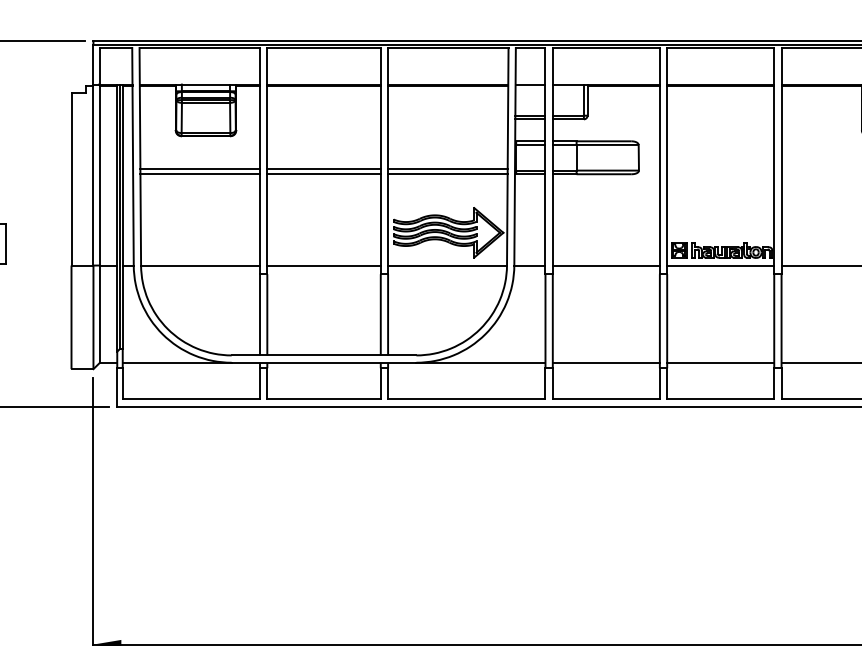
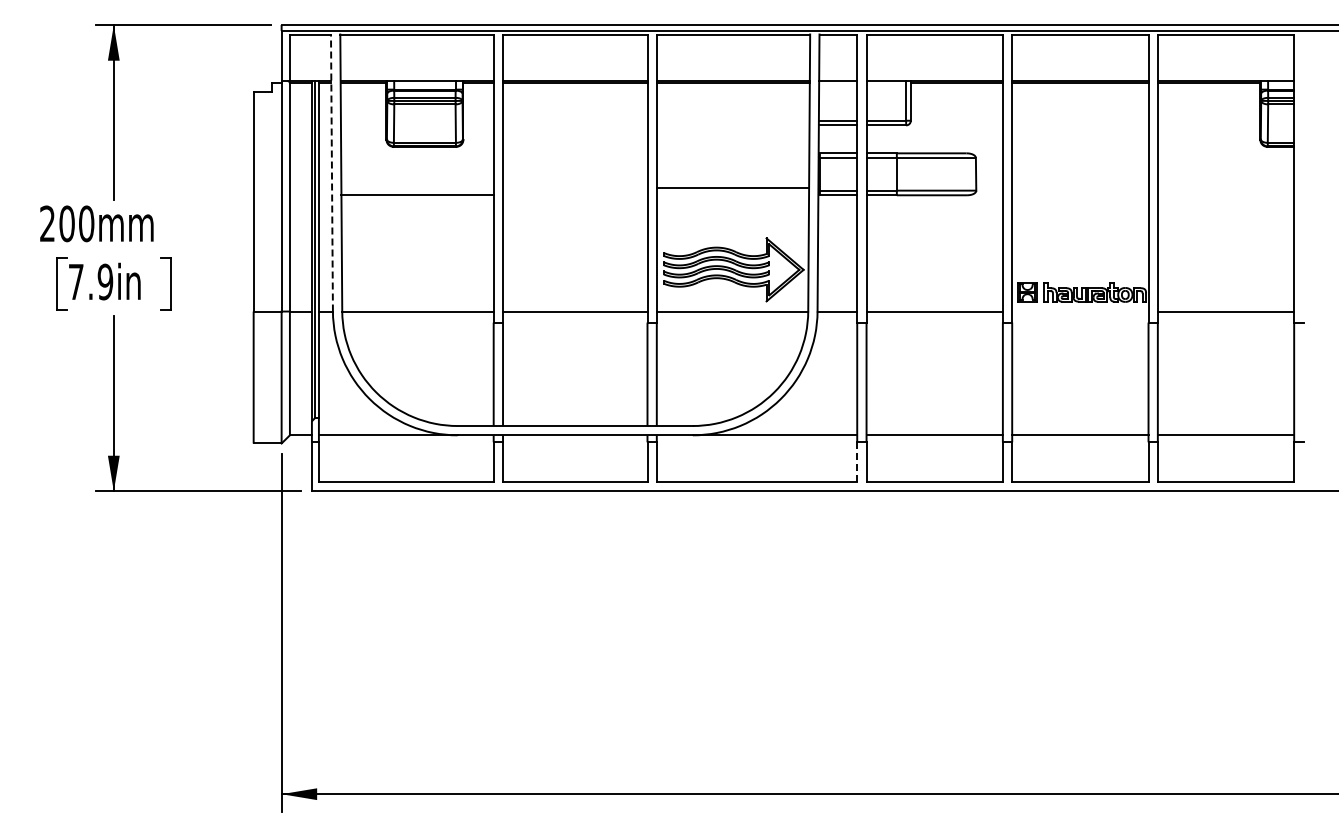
line: (132, 157) -> (331, 173), solid -> dashed
line: (200, 168) -> (417, 188), removed
line: (324, 168) -> (575, 188), removed
line: (324, 174) -> (575, 195), removed
line: (447, 174) -> (732, 195), removed
line: (720, 265) -> (1080, 311), removed
line: (545, 384) -> (857, 462), solid -> dashed

